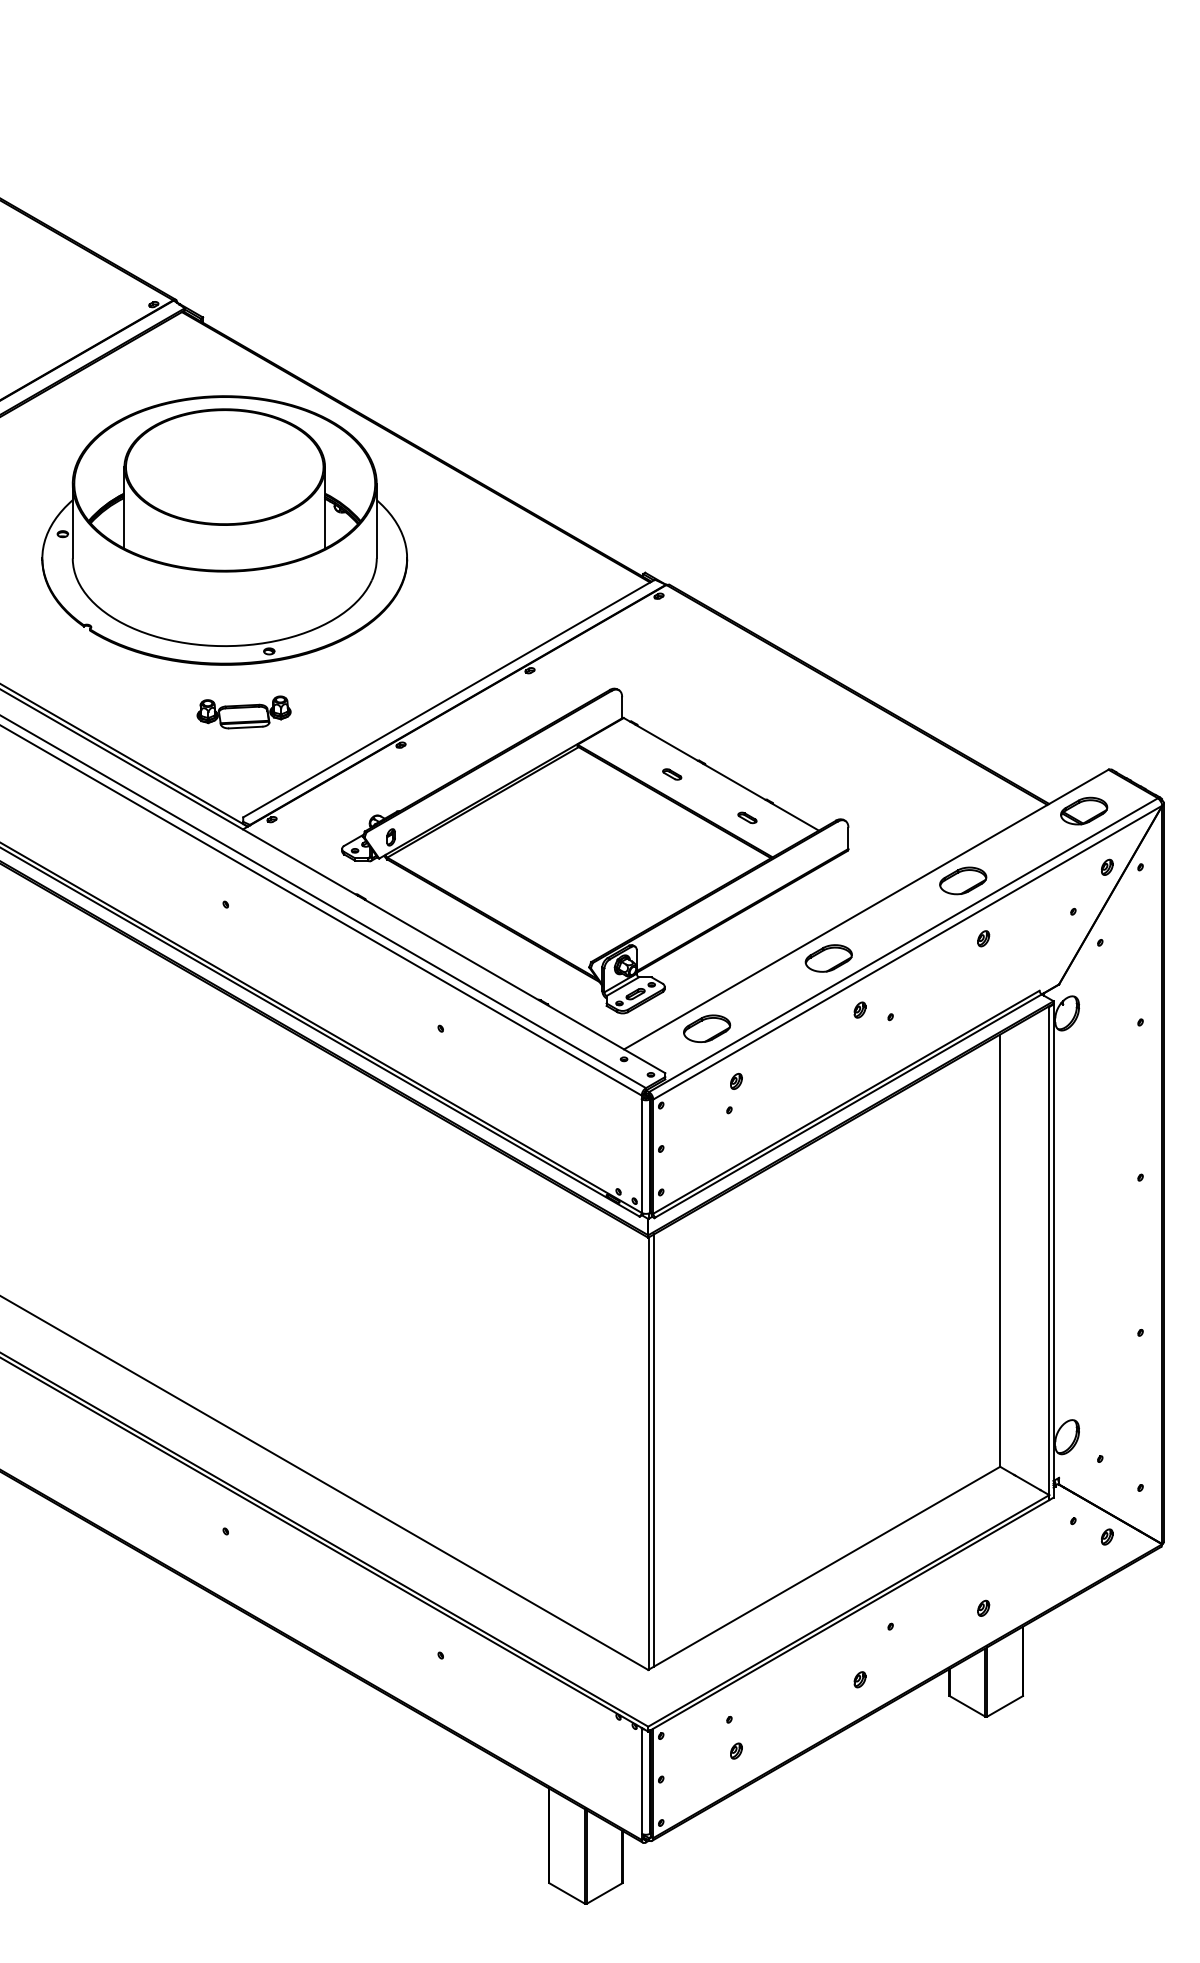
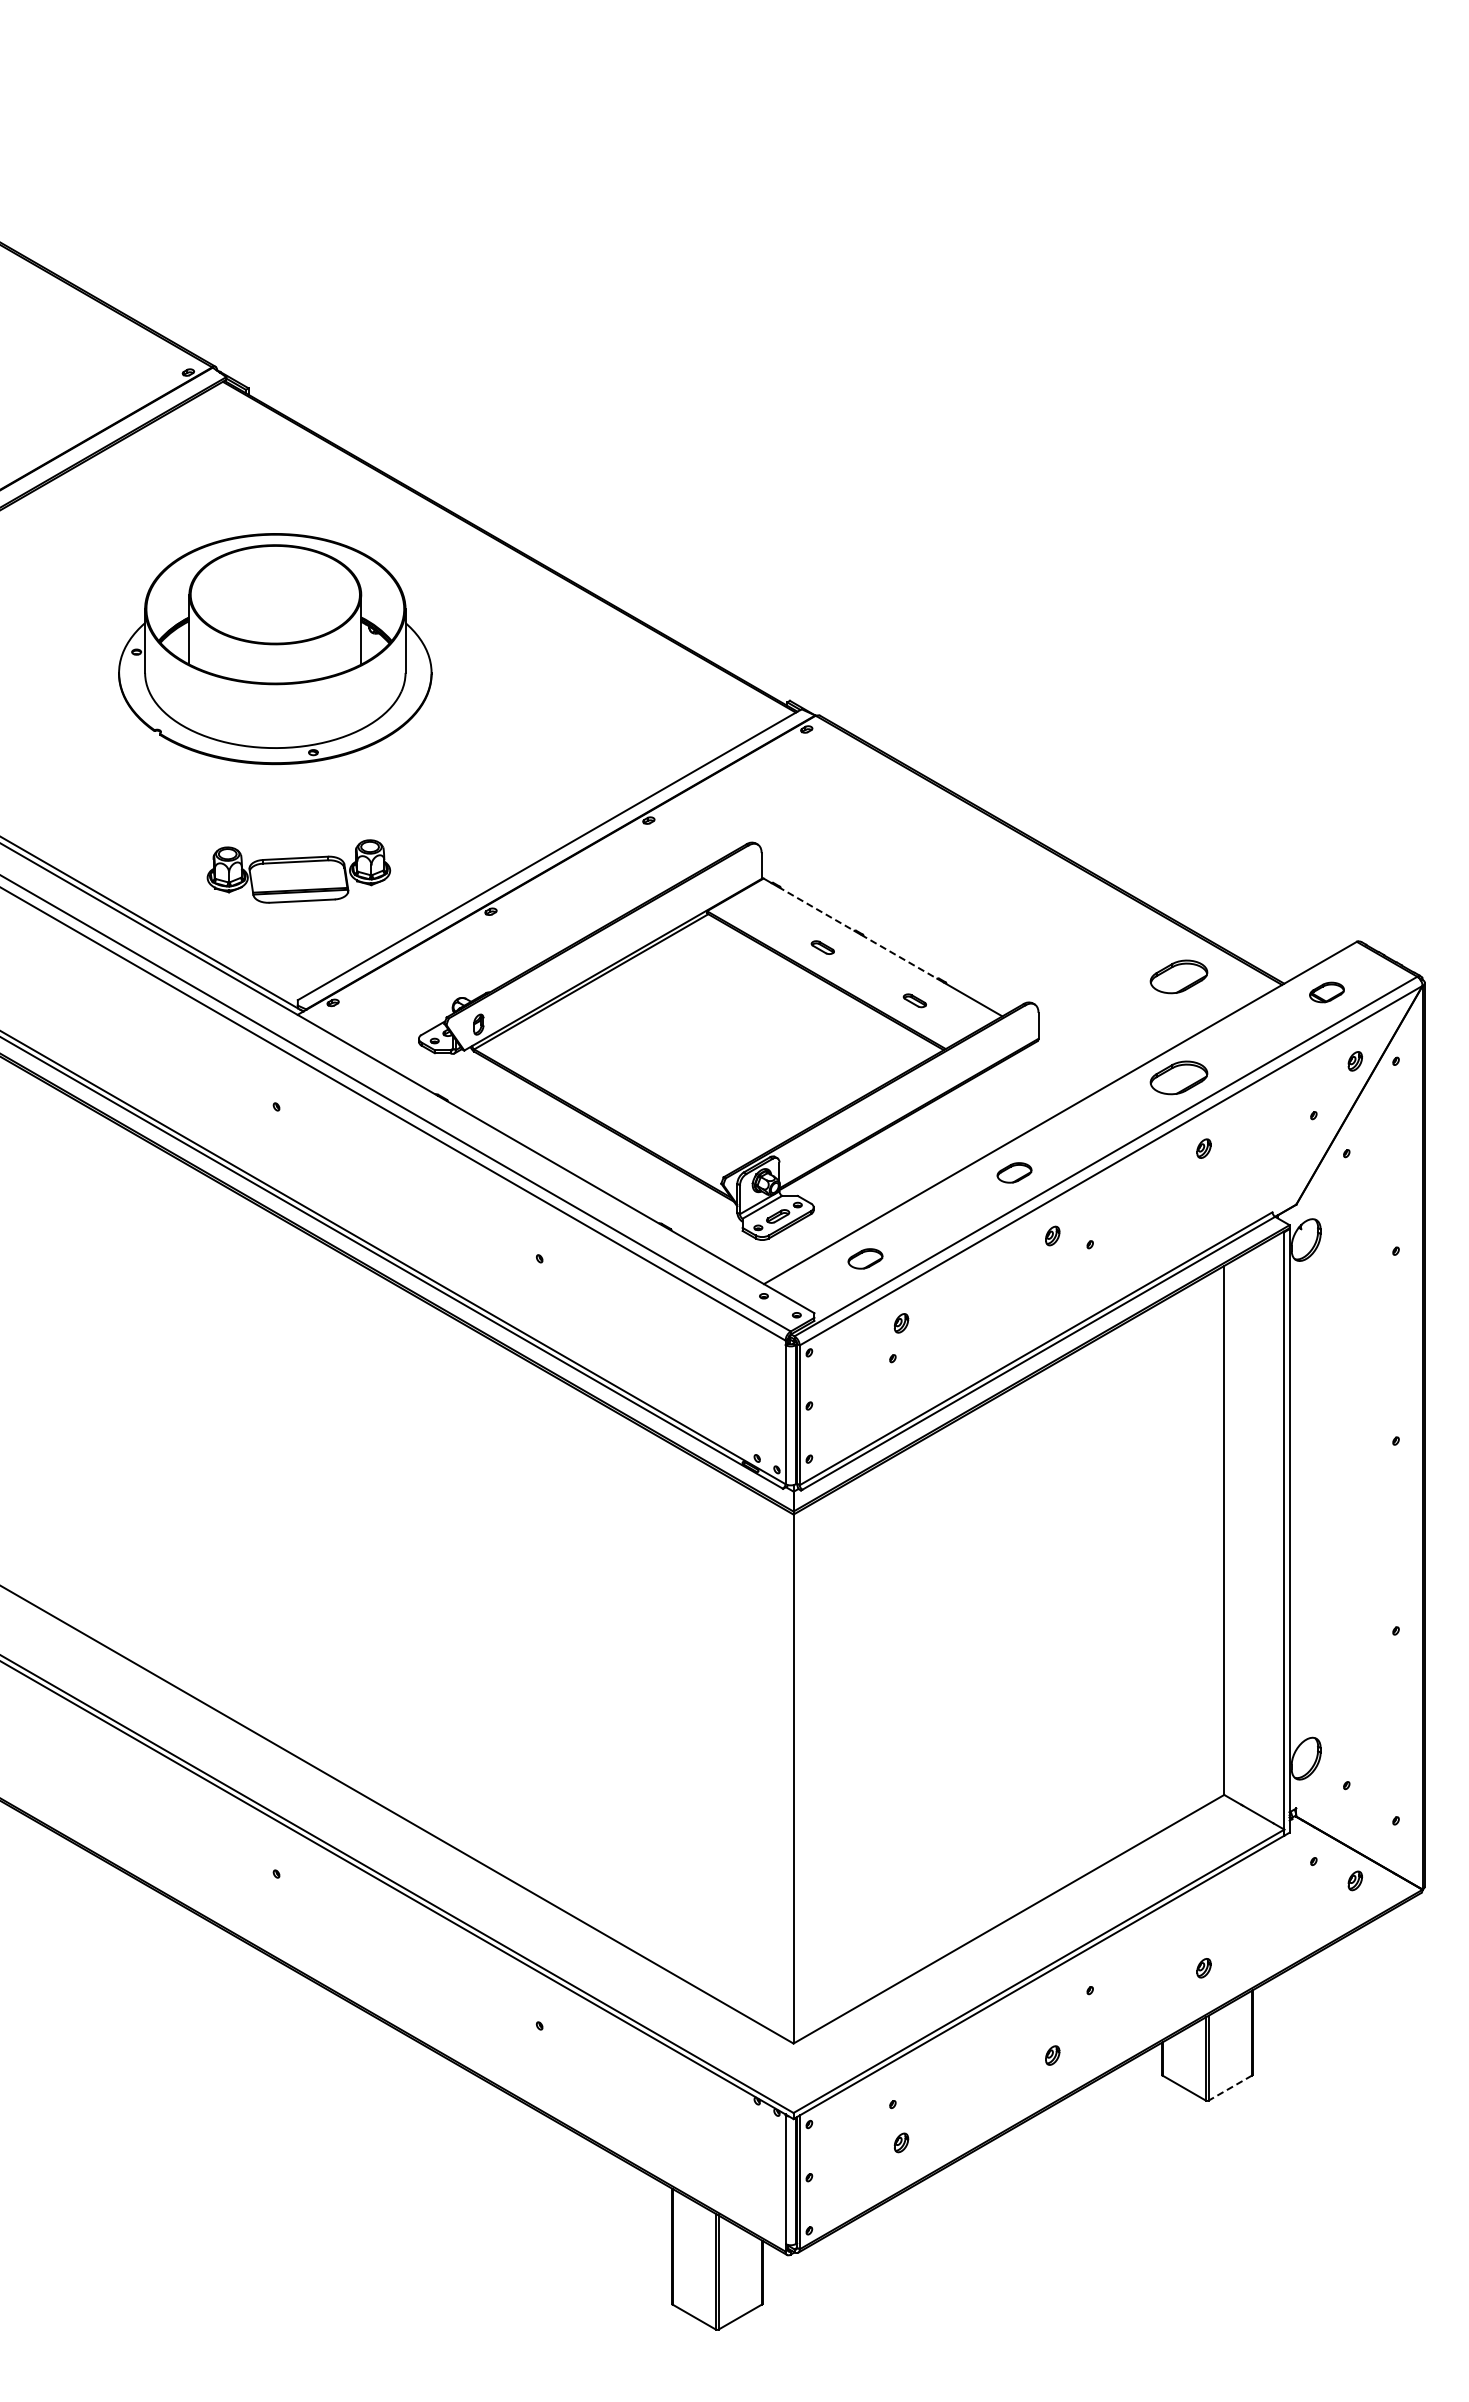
part: (224, 530) -> (275, 648), size x0.7
part: (243, 712) -> (298, 871), size x1.6
line: (667, 743) -> (816, 909), solid -> dashed
line: (734, 782) -> (899, 957), solid -> dashed
part: (962, 798) -> (1178, 976), added
part: (1083, 811) -> (1326, 992), size x0.6
part: (828, 958) -> (1014, 1172), size x0.6
part: (707, 1028) -> (865, 1258), size x0.6
line: (653, 1450) -> (800, 1774), removed
line: (1004, 1706) -> (1229, 2088), solid -> dashed

